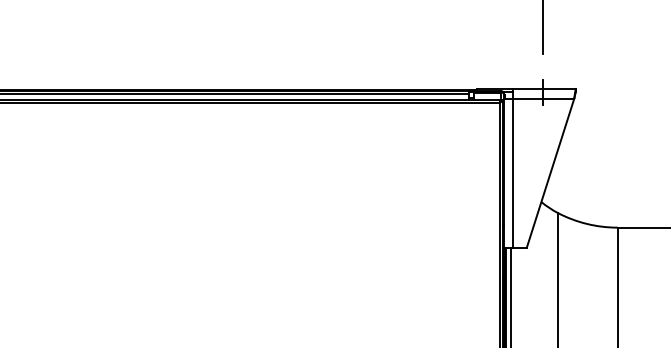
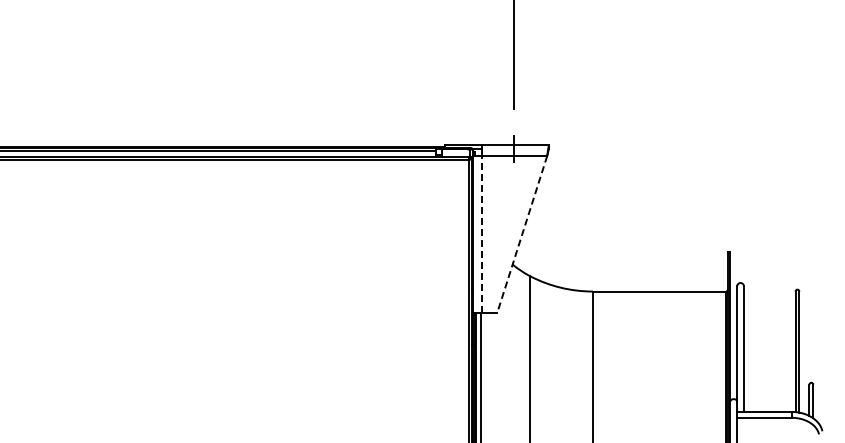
line: (512, 172) -> (482, 233), solid -> dashed
line: (550, 173) -> (522, 234), solid -> dashed

